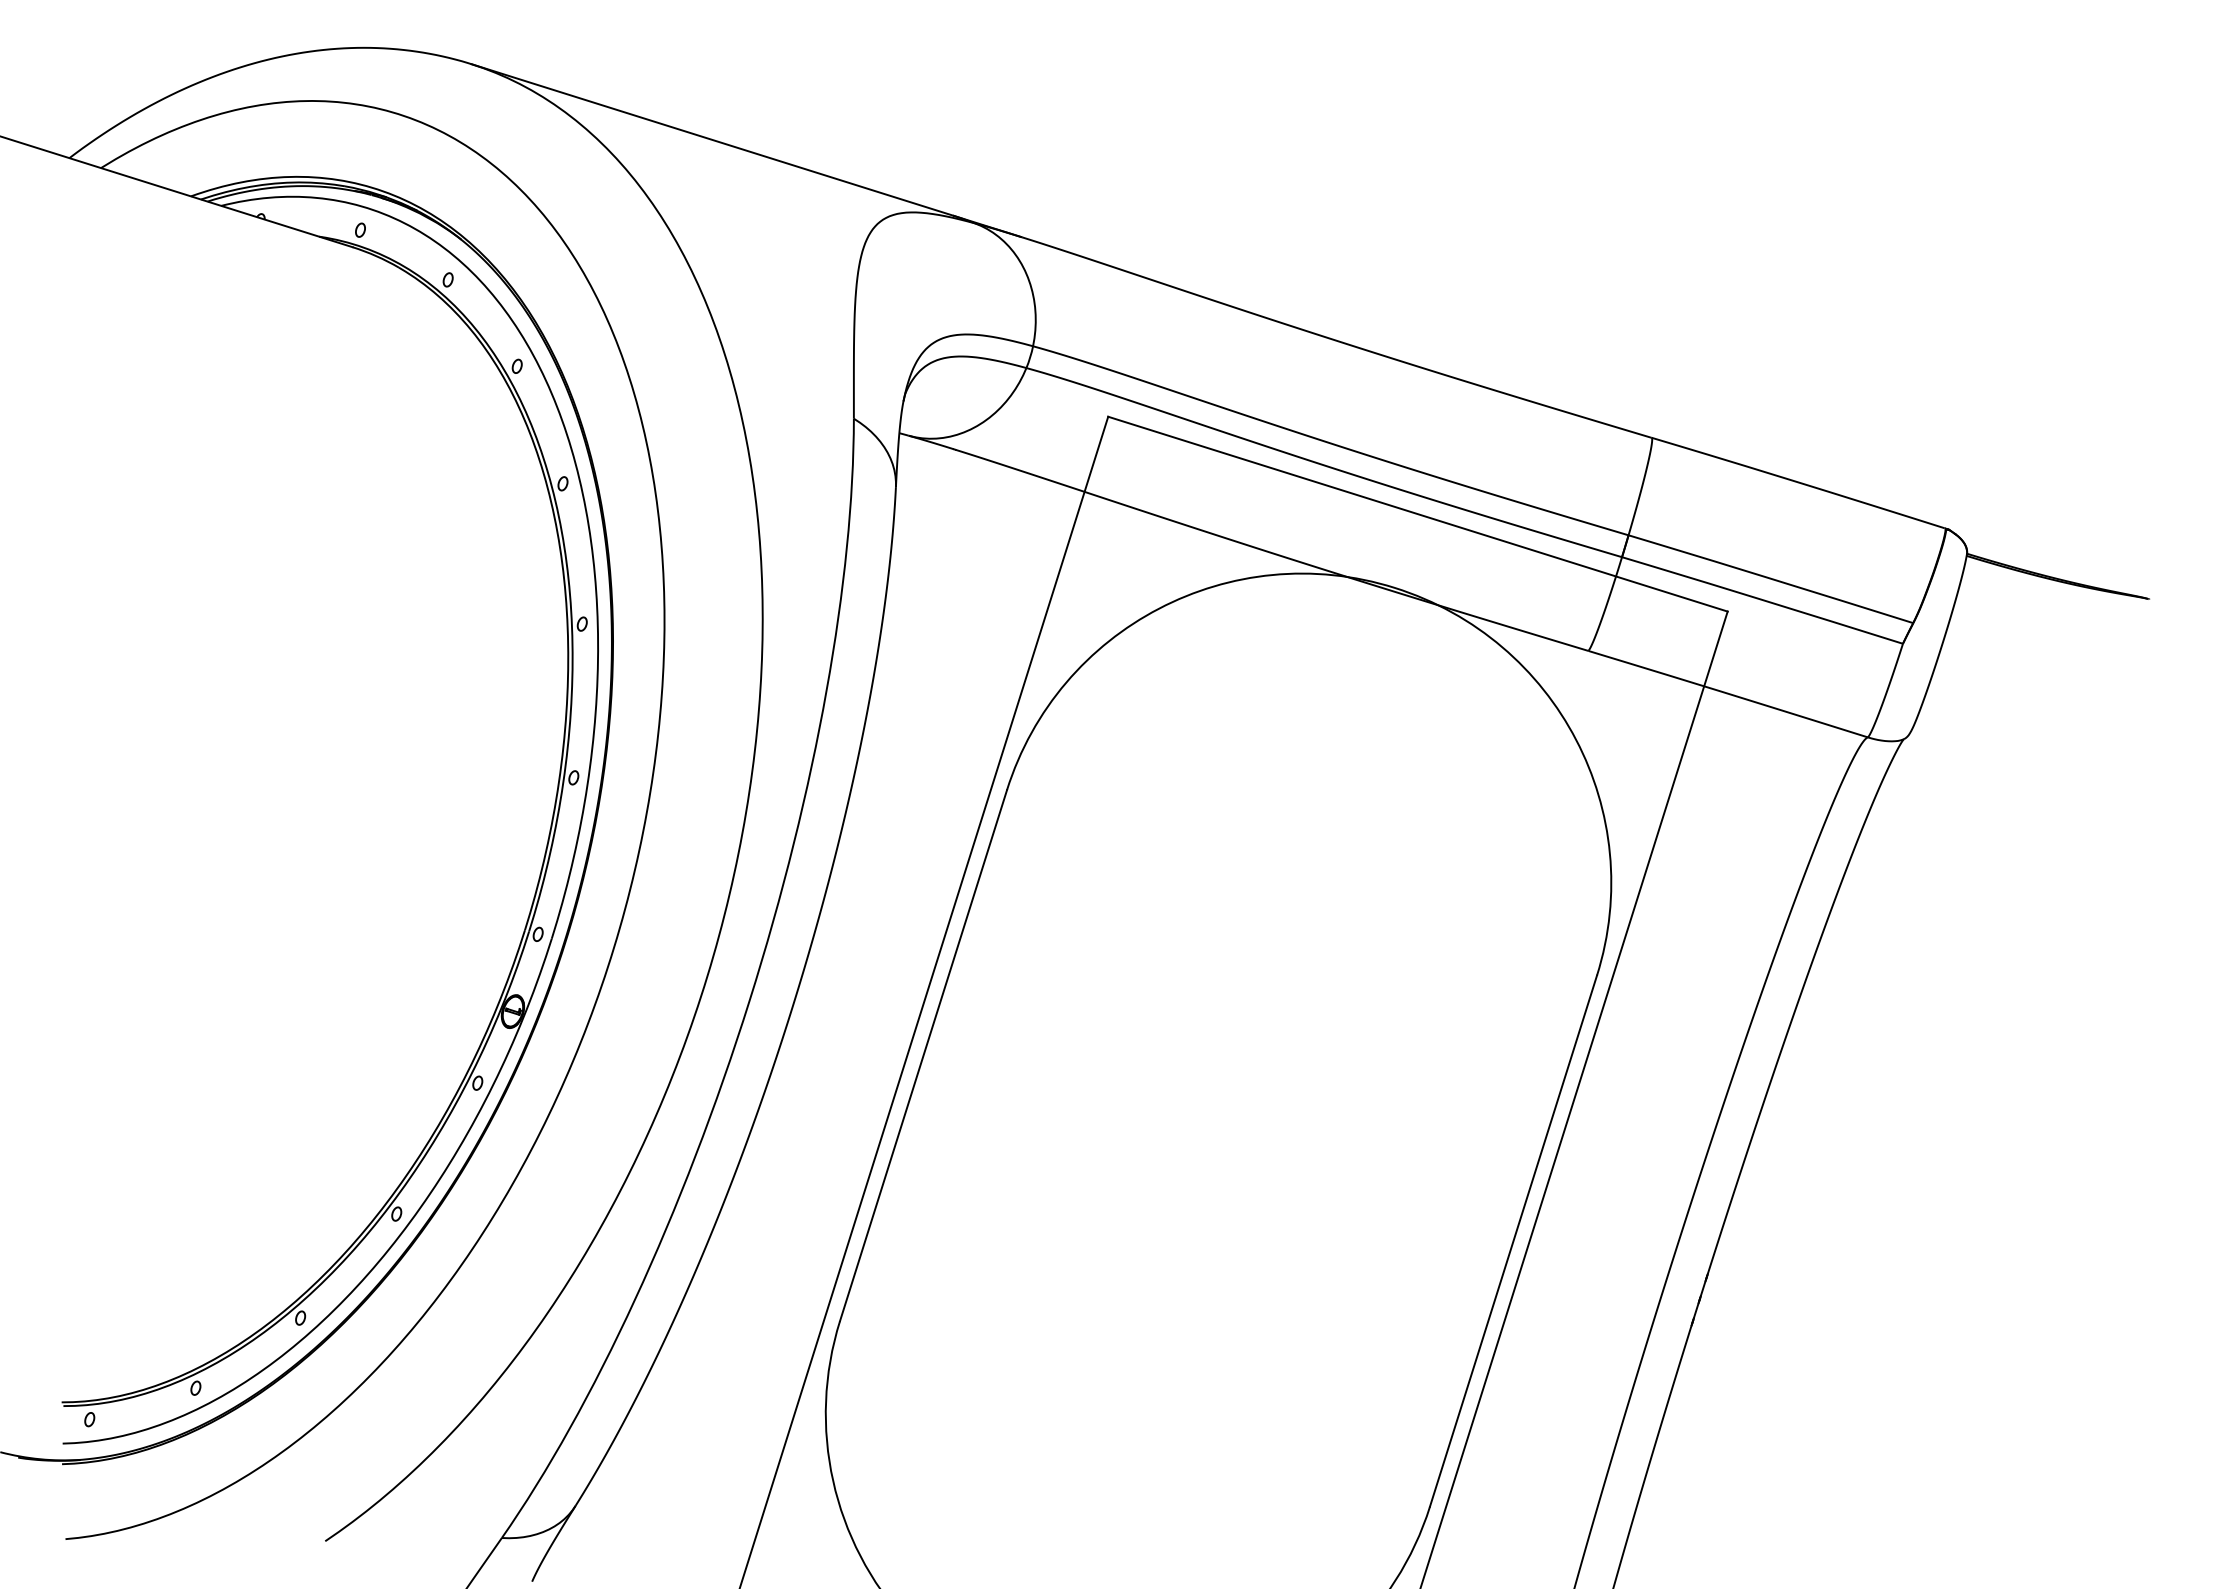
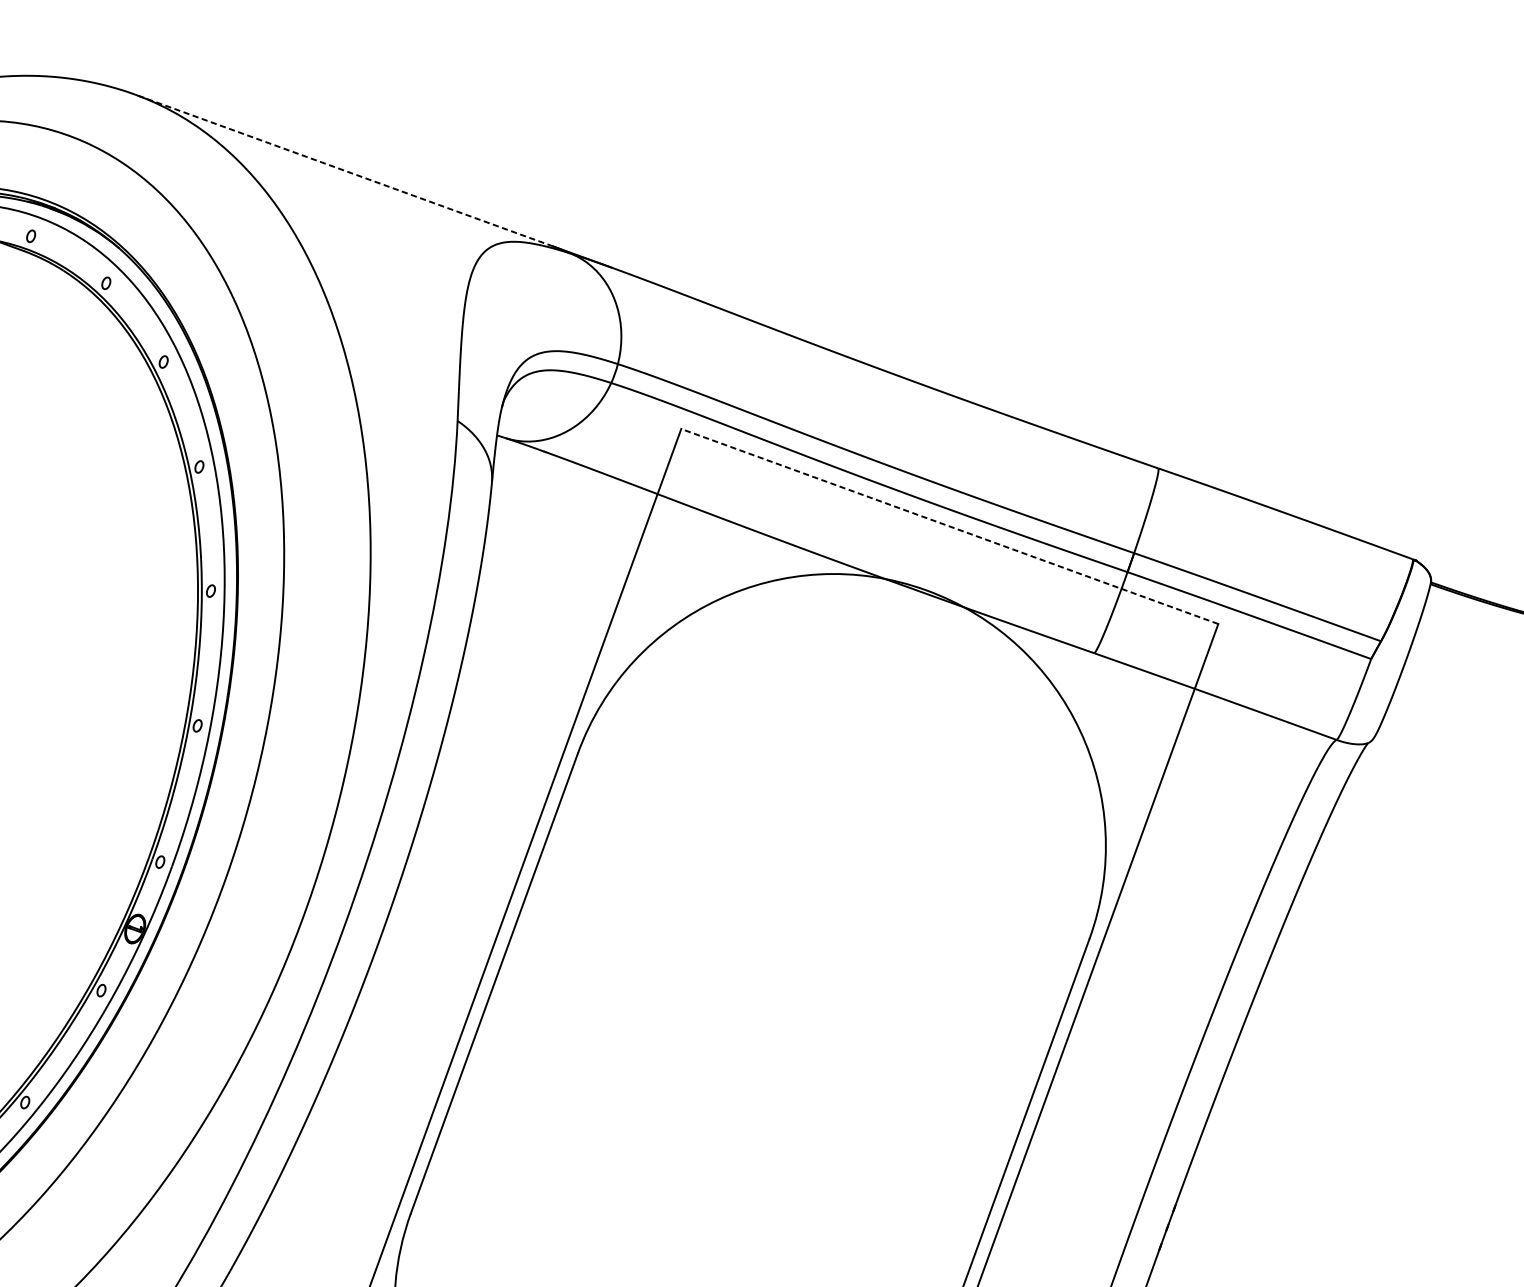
line: (712, 140) -> (344, 170), solid -> dashed
line: (1417, 514) -> (949, 526), solid -> dashed

